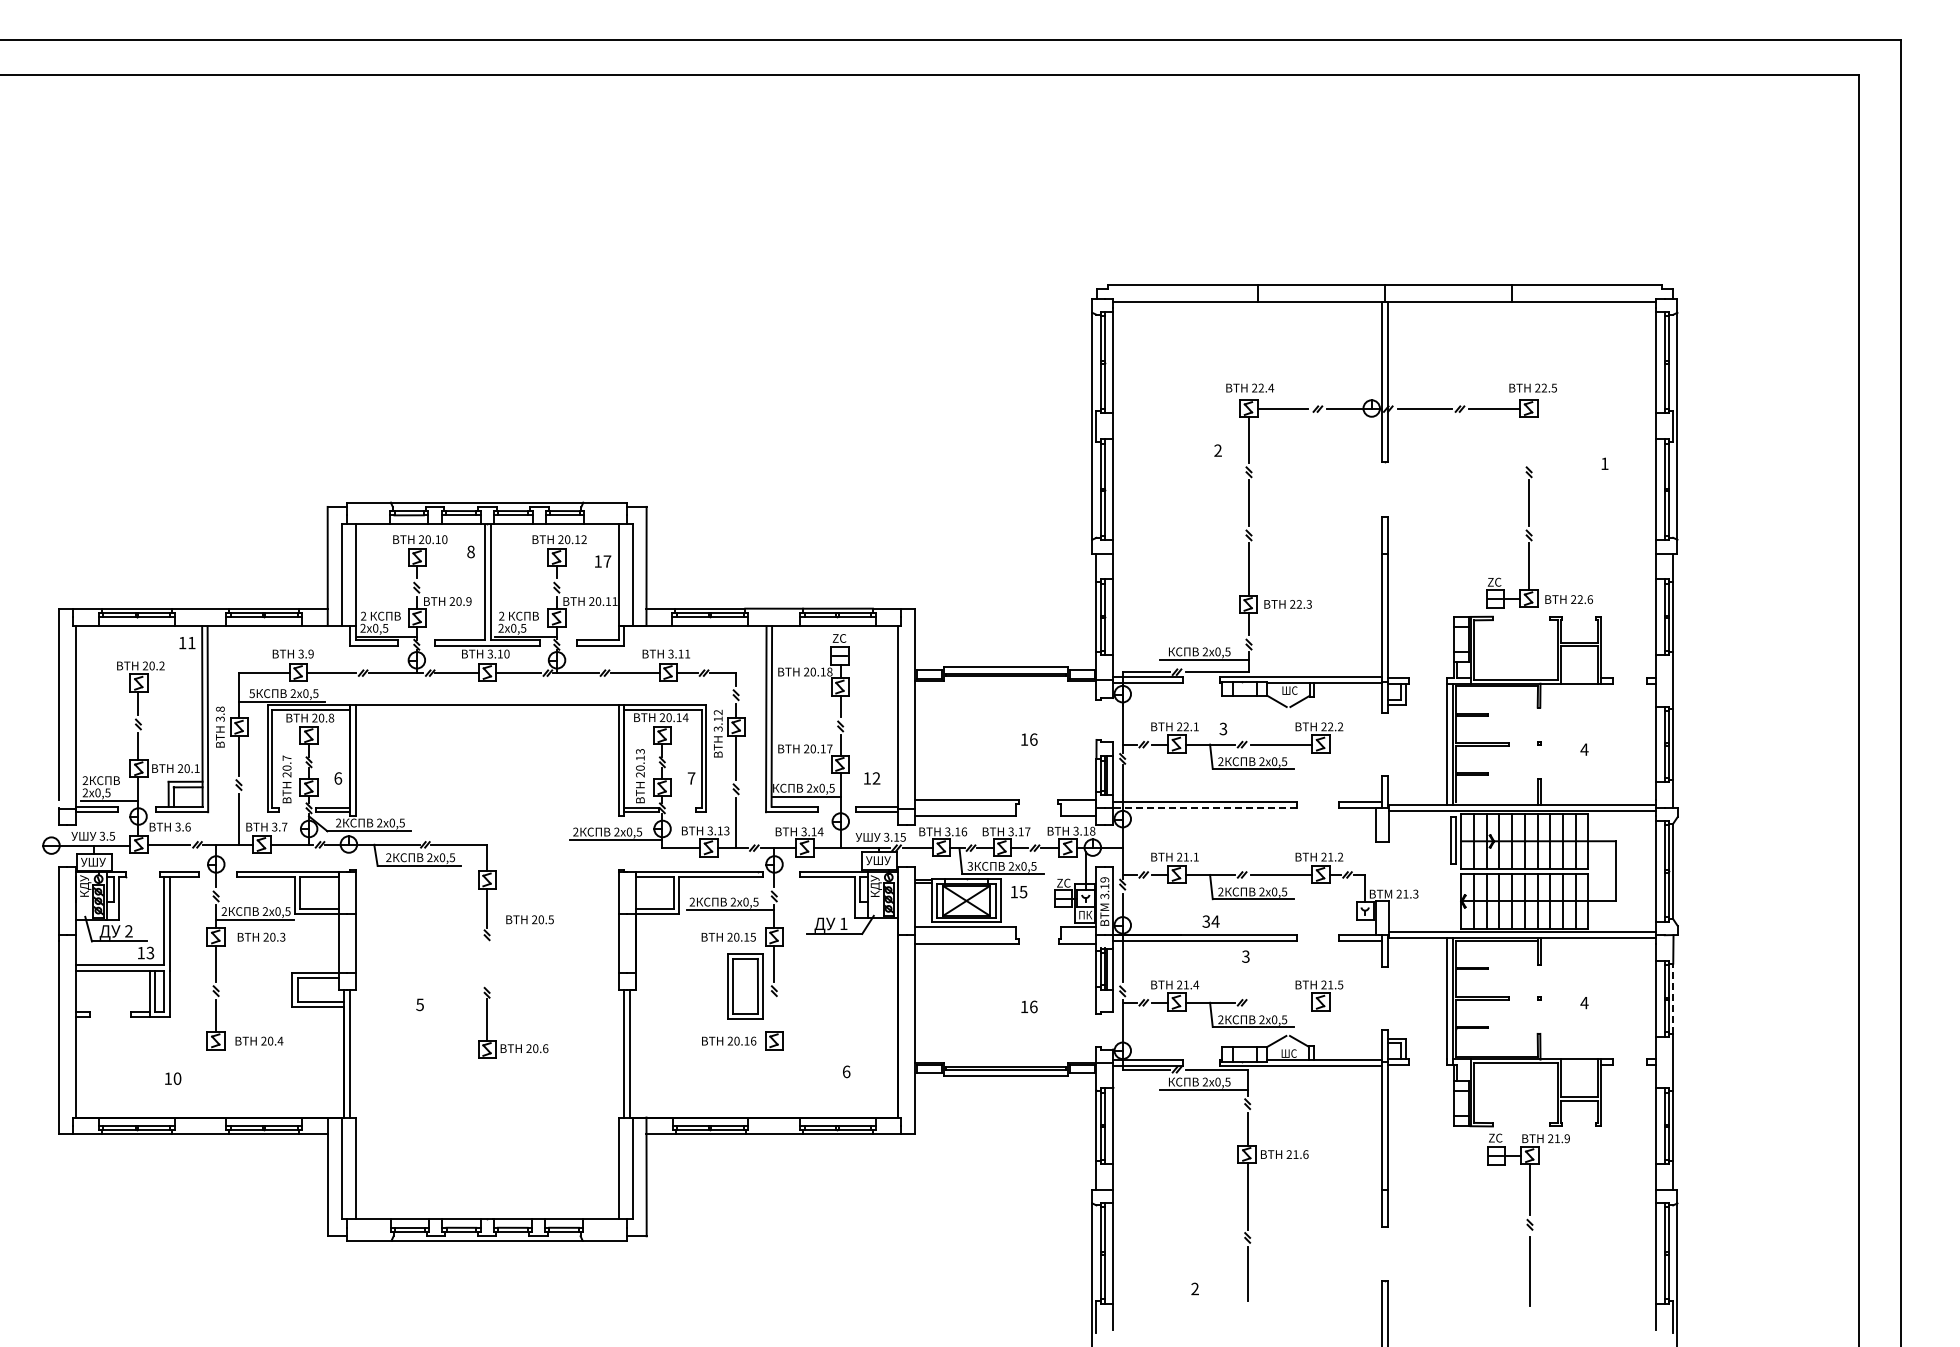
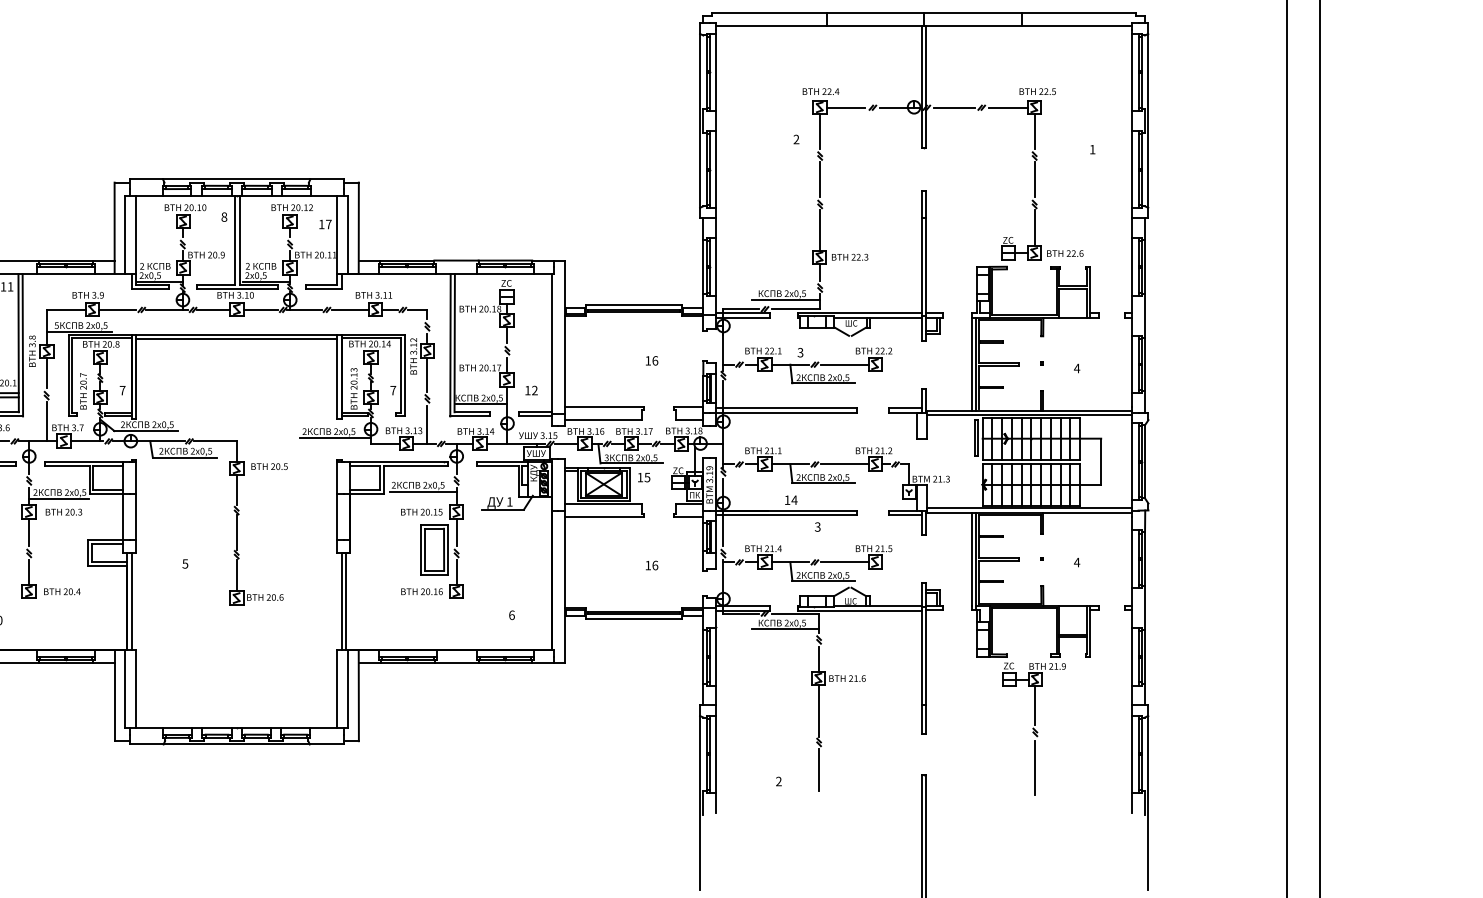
line: (1529, 439) -> (1034, 131), added
line: (486, 710) -> (236, 338), added
text: (338, 778) -> (122, 390), 6 -> 7
line: (1205, 807) -> (786, 412), dashed -> solid
text: (529, 919) -> (269, 466), moved
text: (1206, 921) -> (787, 500), 34 -> 14
line: (487, 963) -> (236, 532), added
line: (1673, 998) -> (1145, 559), dashed -> solid
line: (1281, 1002) -> (845, 562), added
line: (774, 1016) -> (456, 572), added

